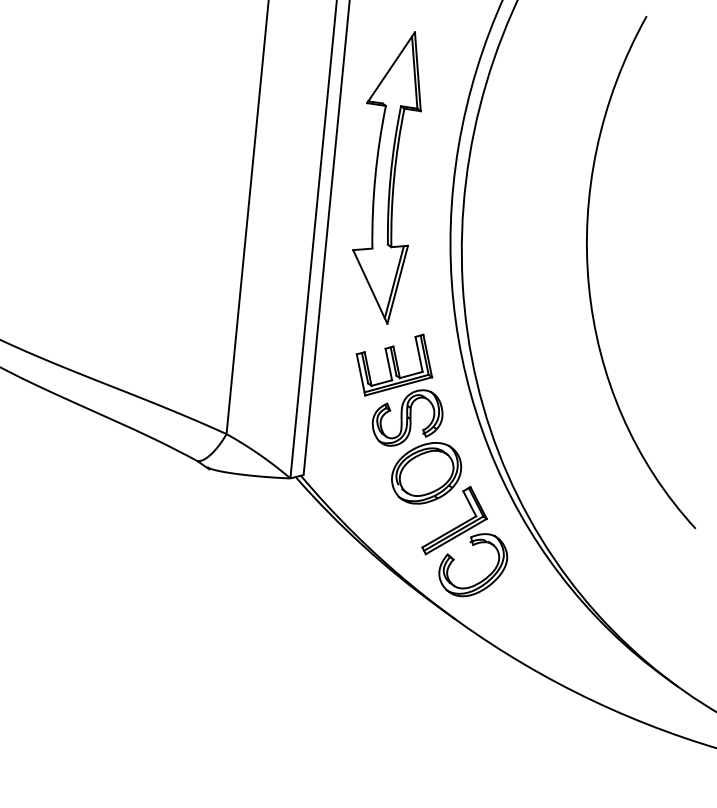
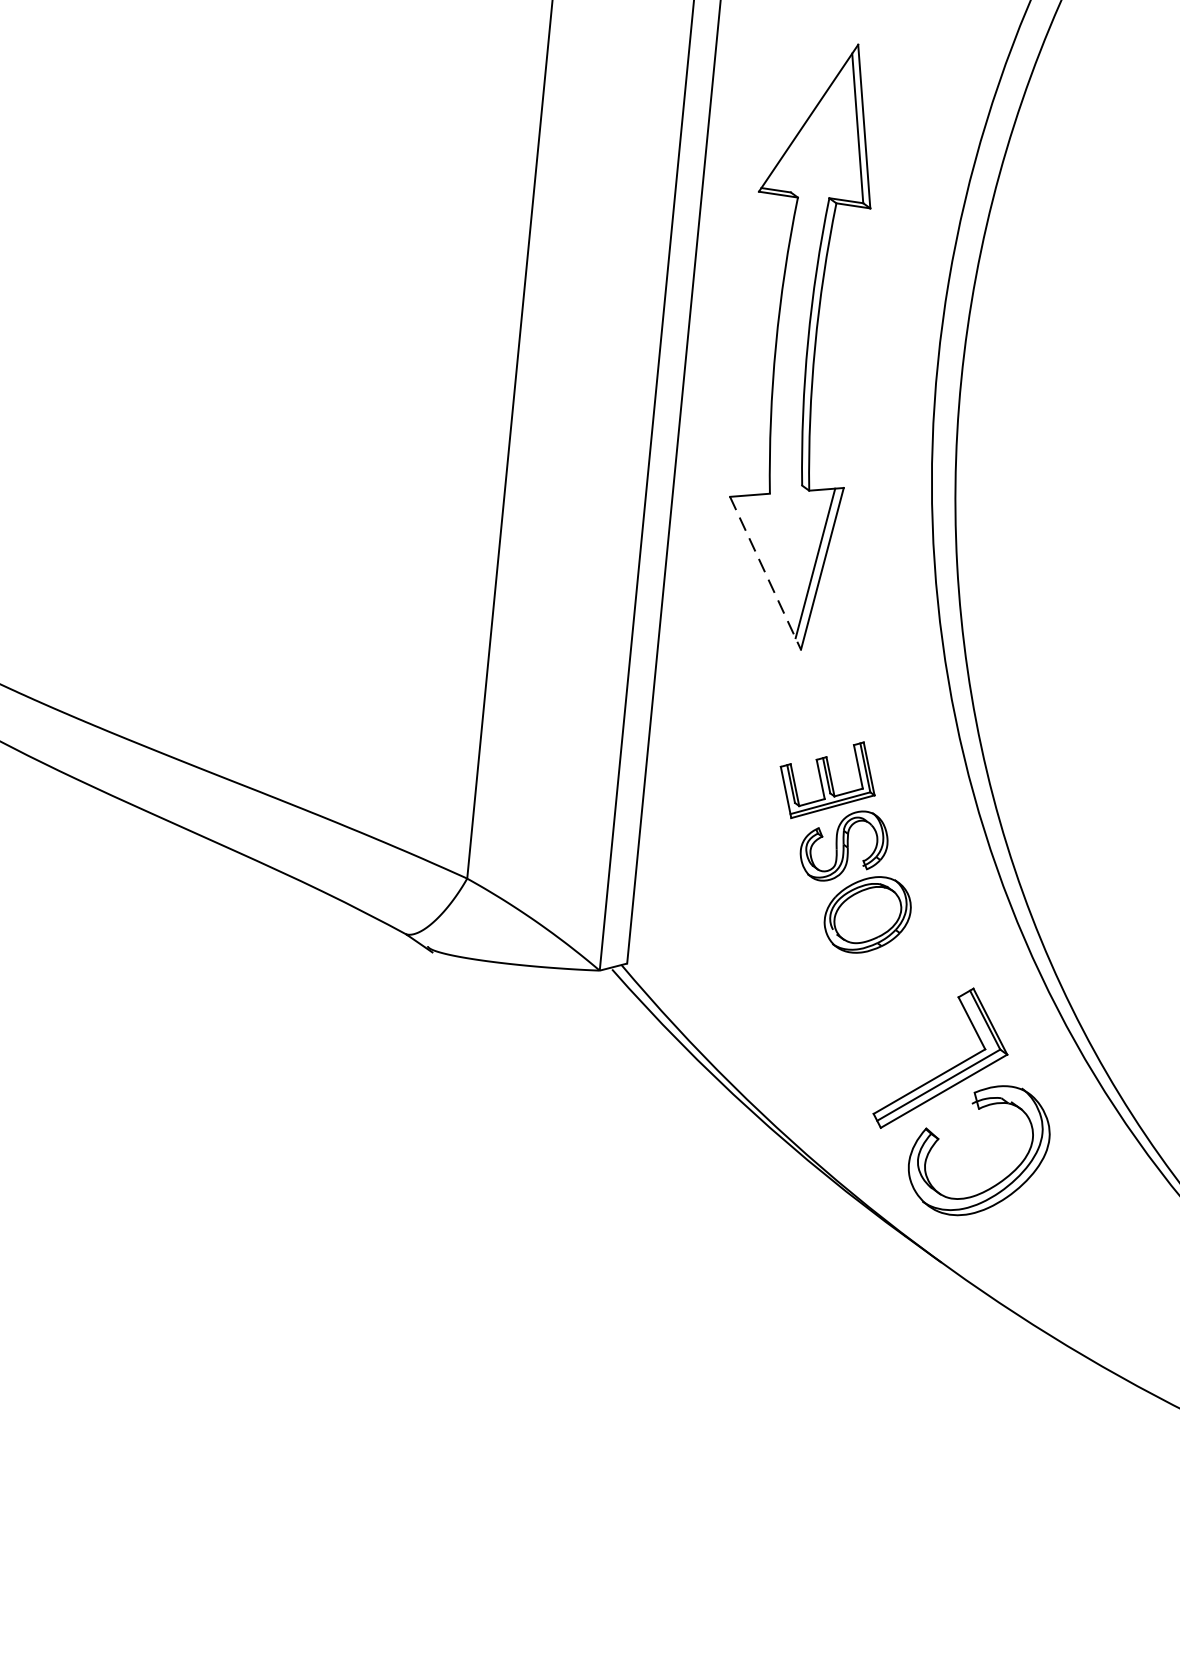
line: (370, 286) -> (765, 572), solid -> dashed
part: (408, 418) -> (844, 846), size x0.6

